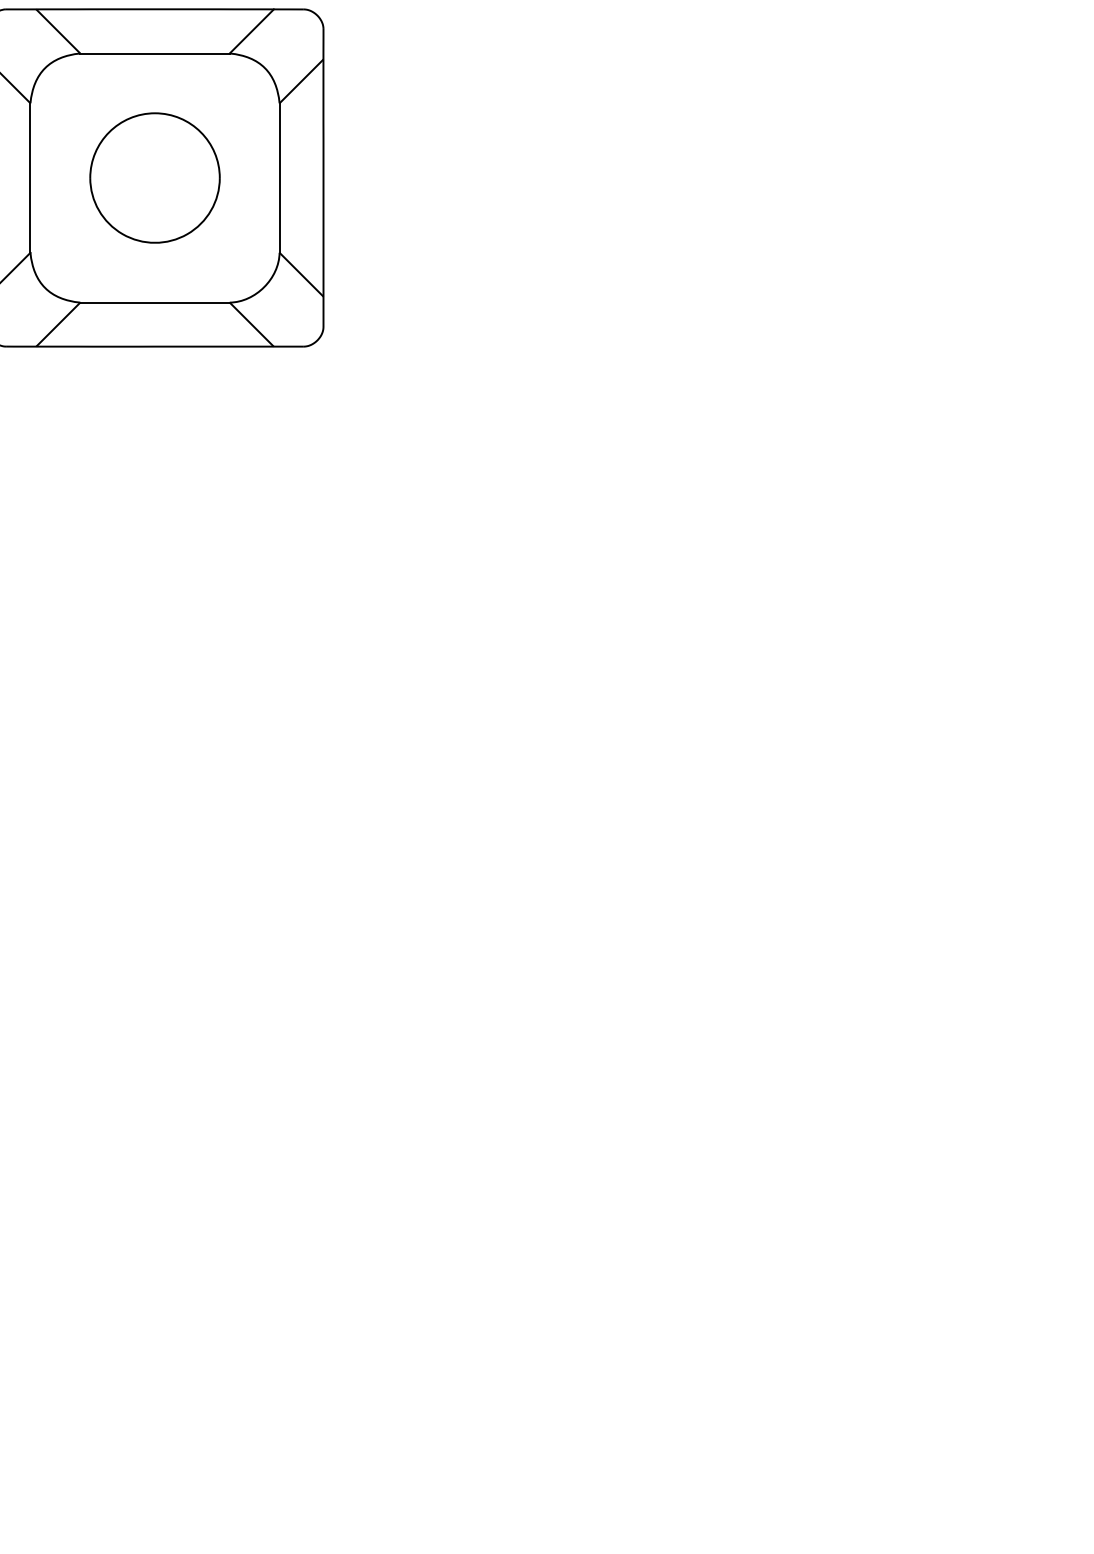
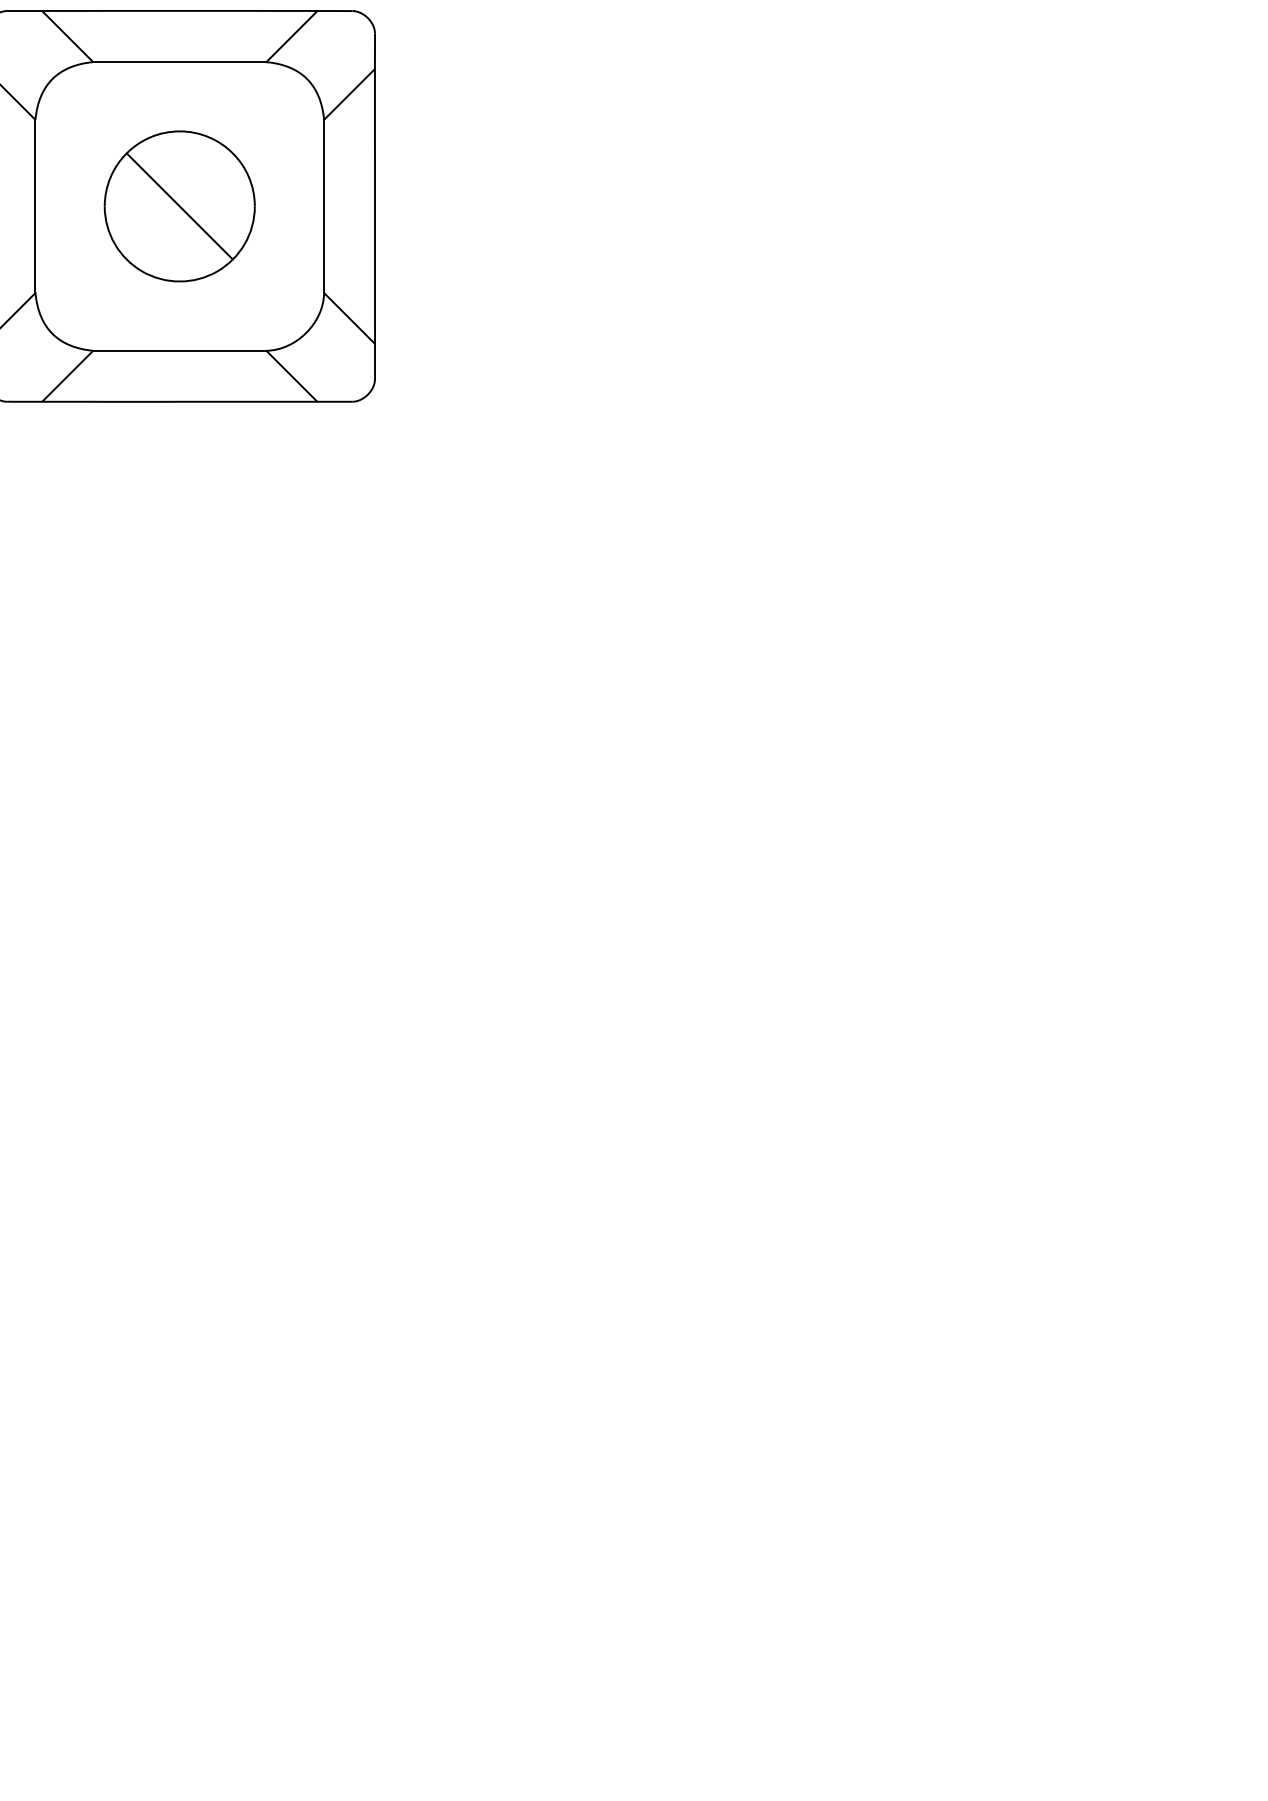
line: (154, 177) -> (179, 205), added

